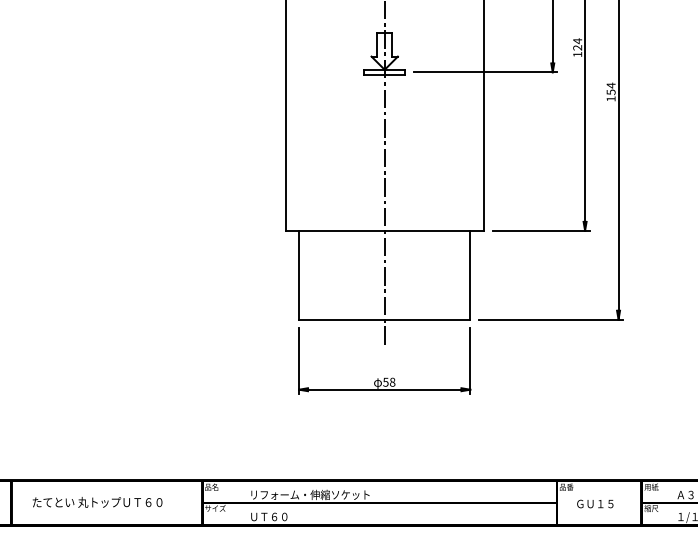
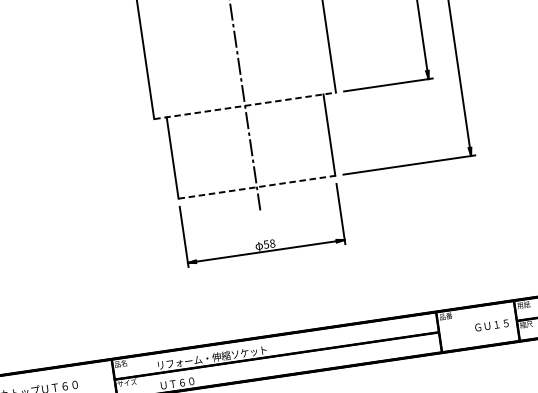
line: (385, 230) -> (245, 105), solid -> dashed
line: (384, 319) -> (256, 187), solid -> dashed
text: (595, 503) -> (491, 324), moved

